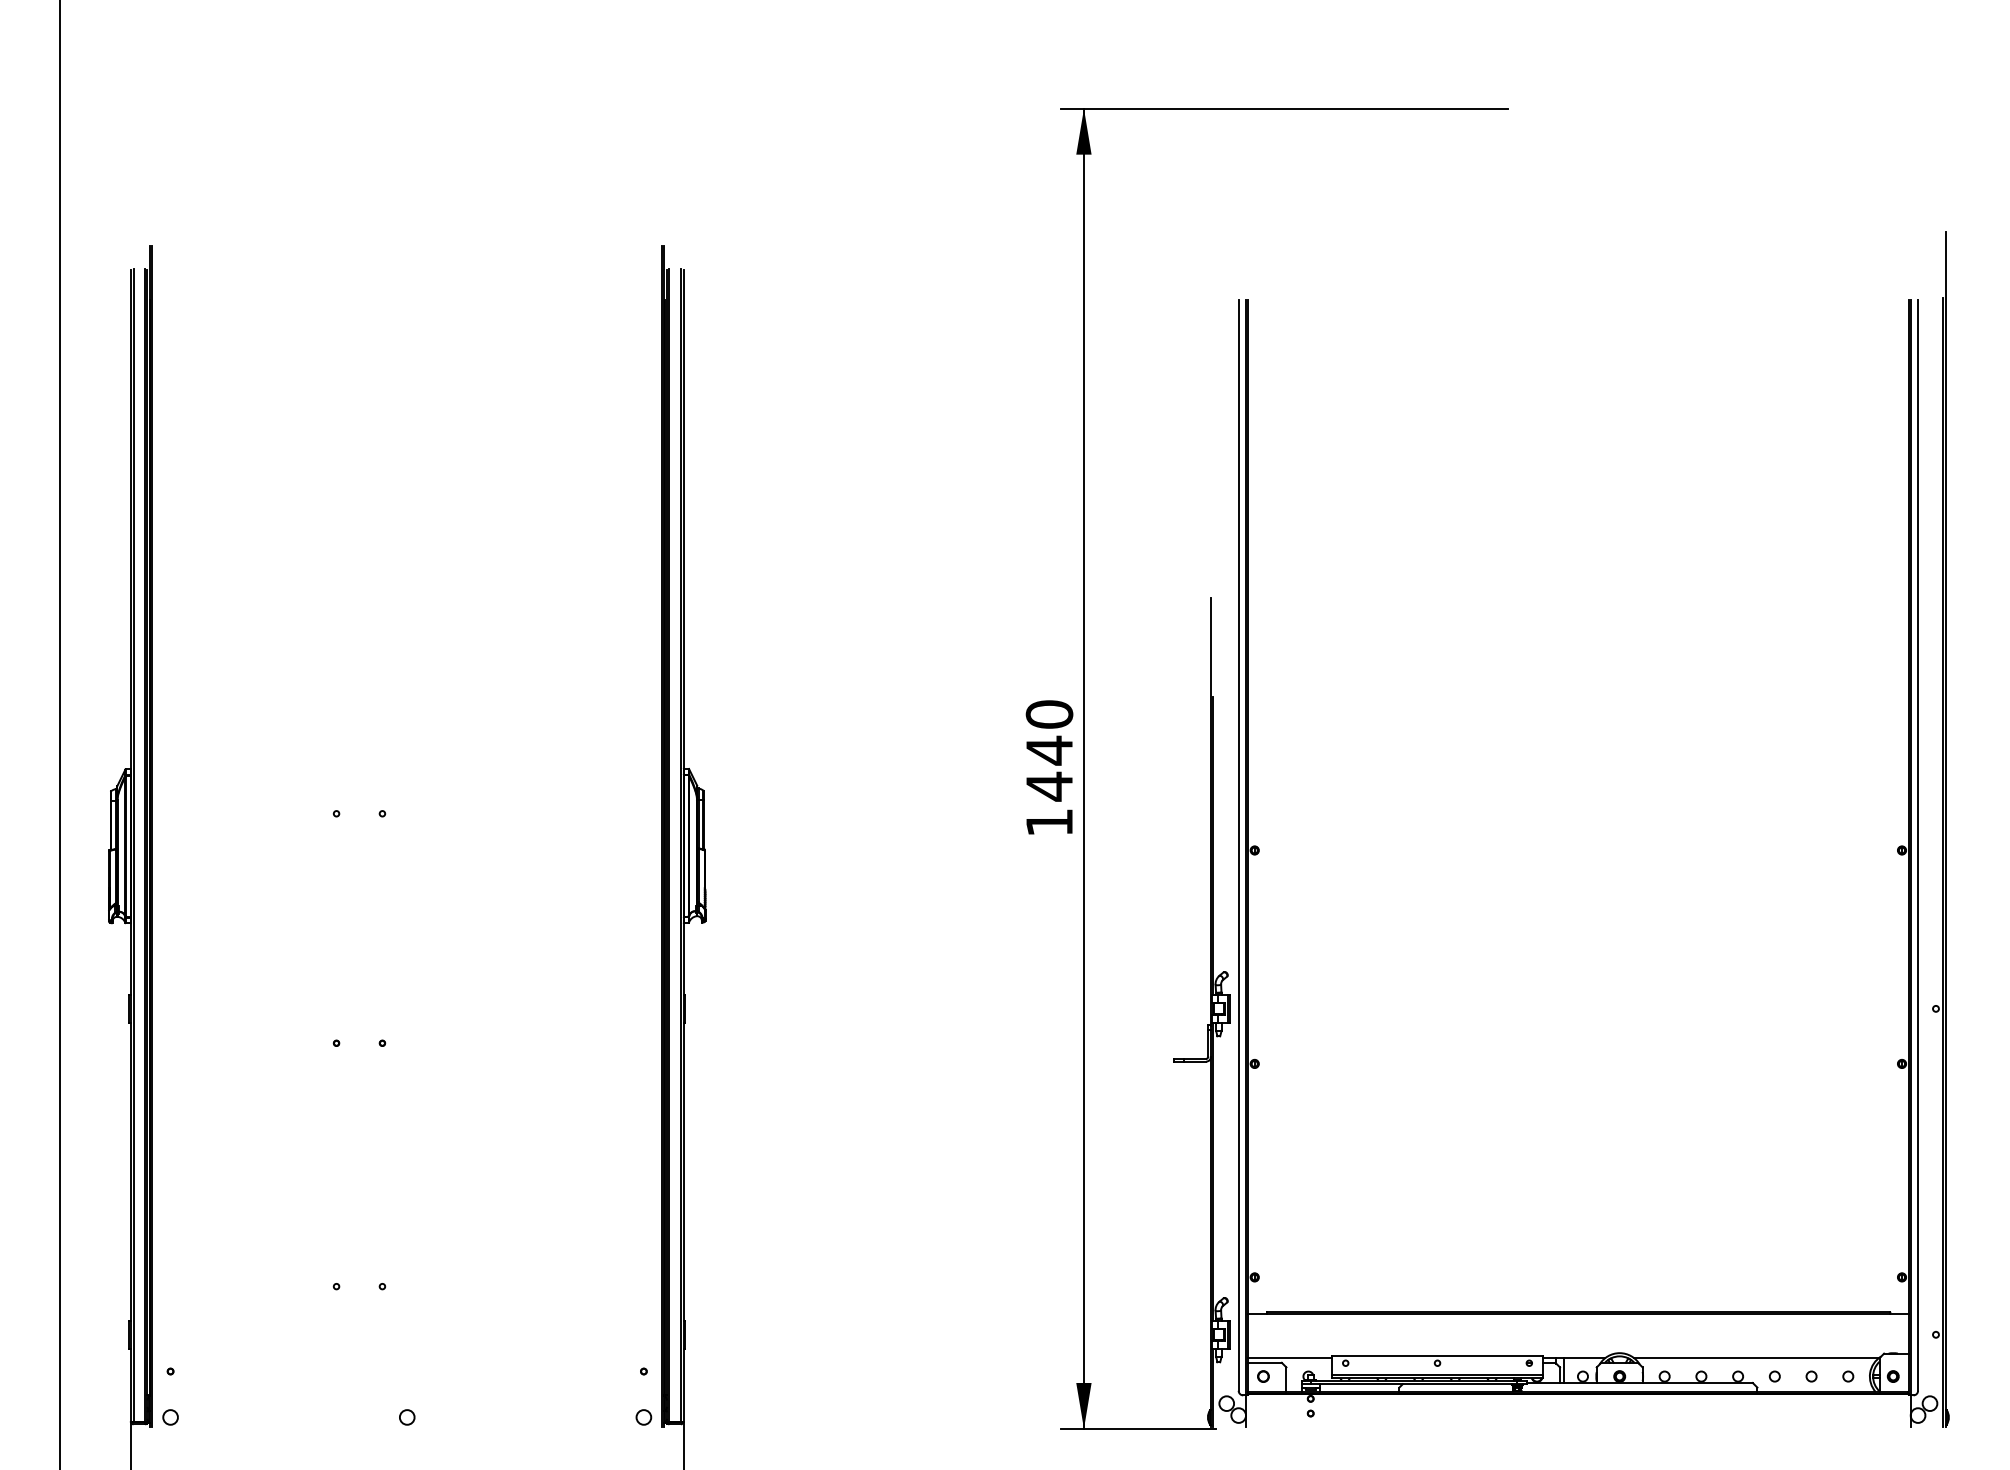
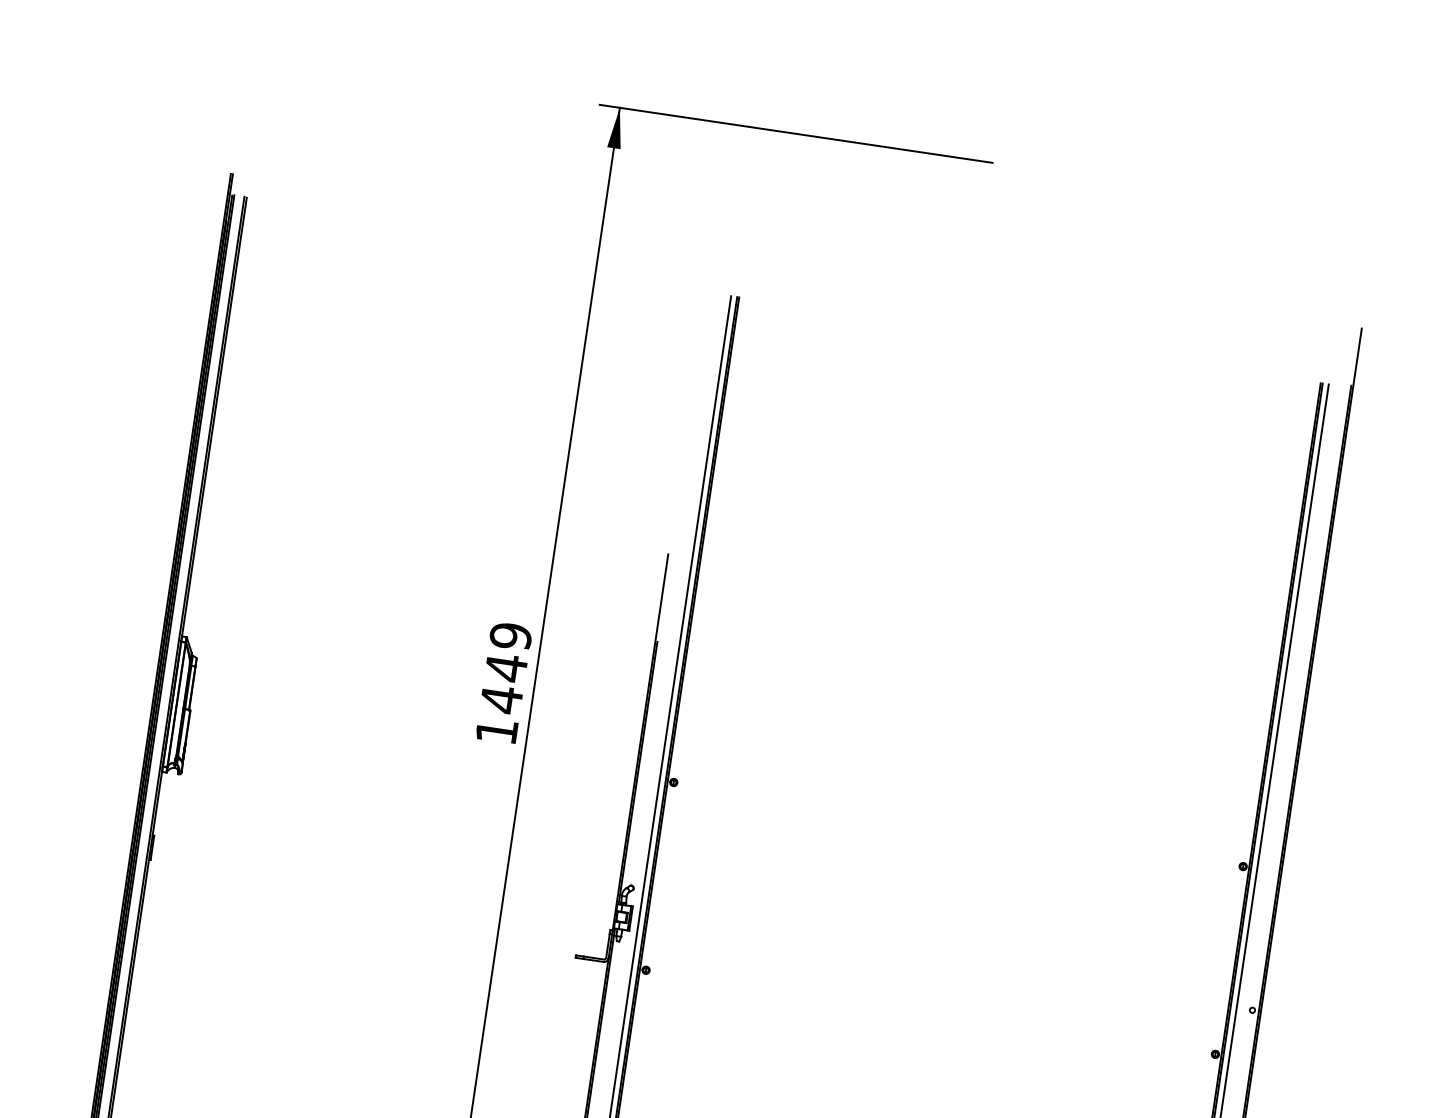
text: (1049, 714) -> (510, 636), 1440 -> 1449

